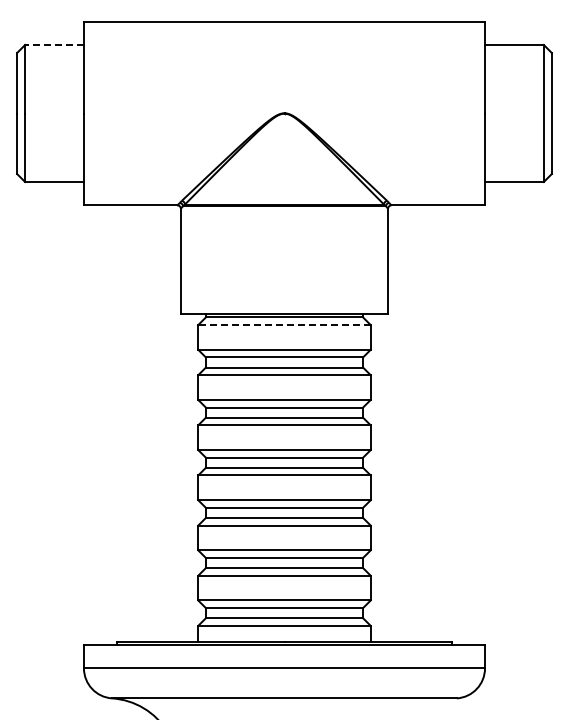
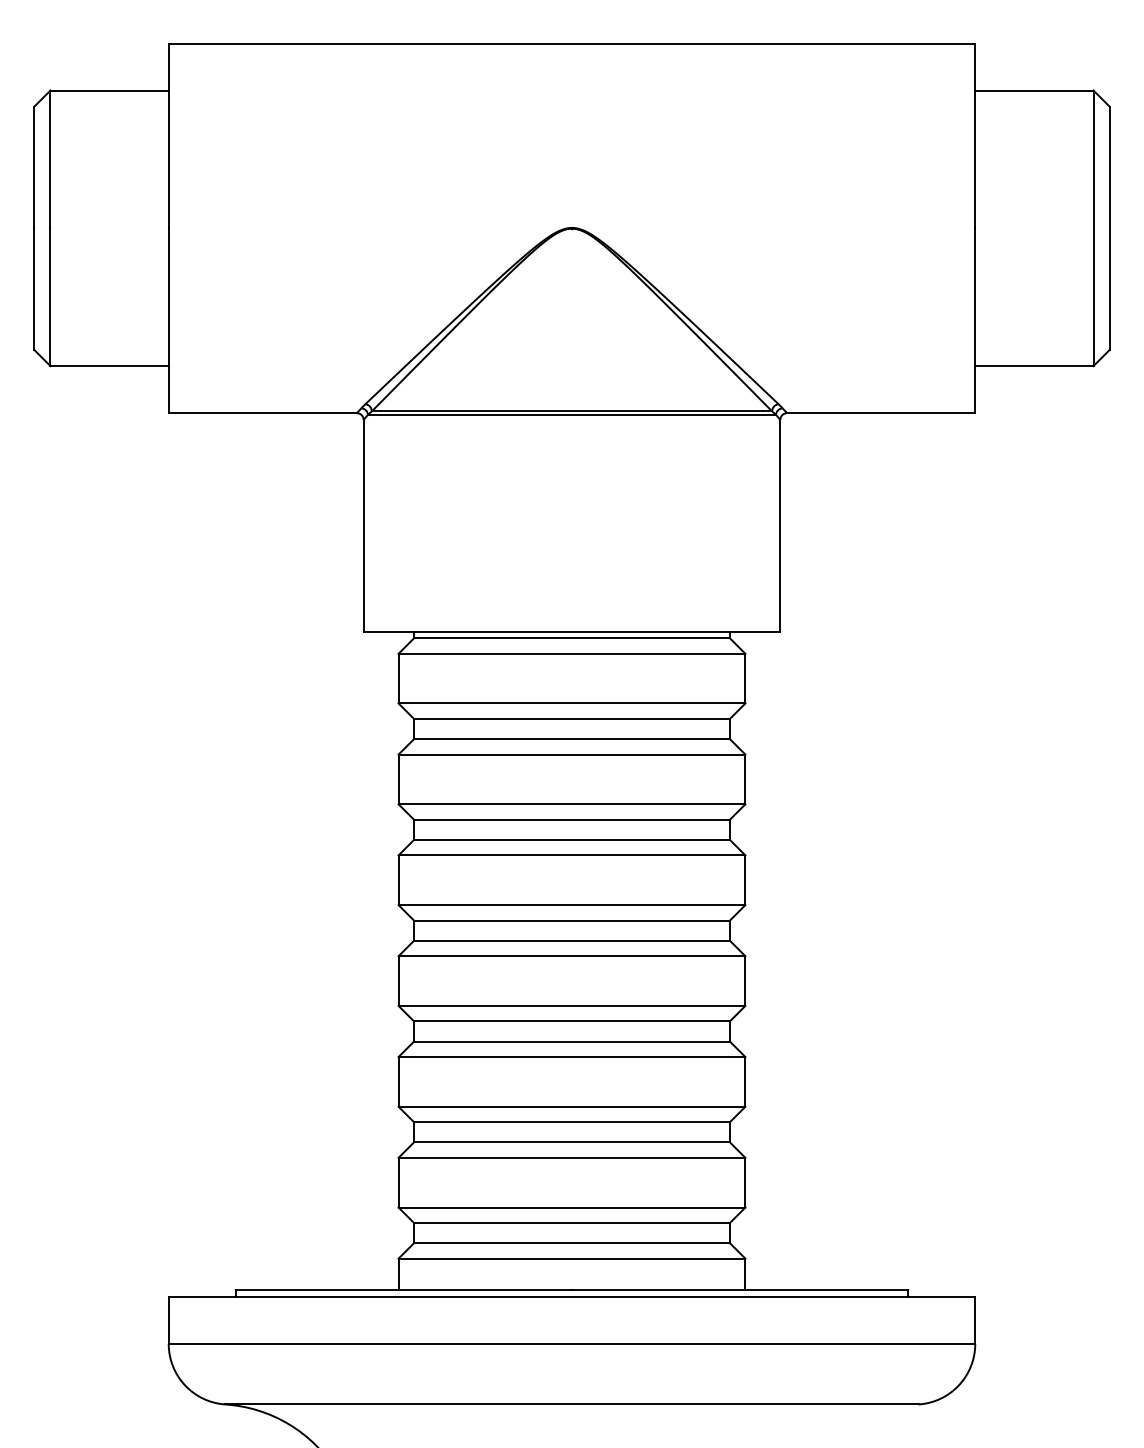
line: (54, 44) -> (109, 89), dashed -> solid
line: (284, 325) -> (572, 654), dashed -> solid

